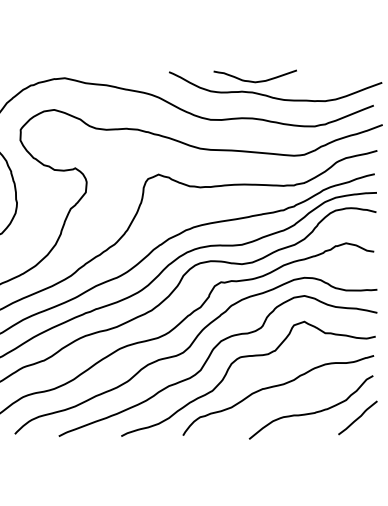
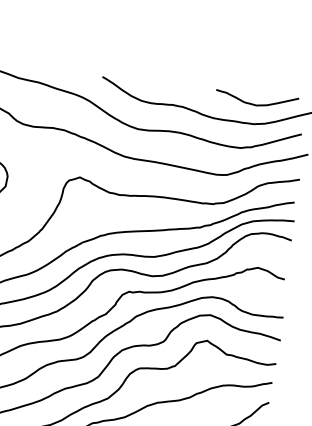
curve: (251, 80) -> (252, 103), moved

